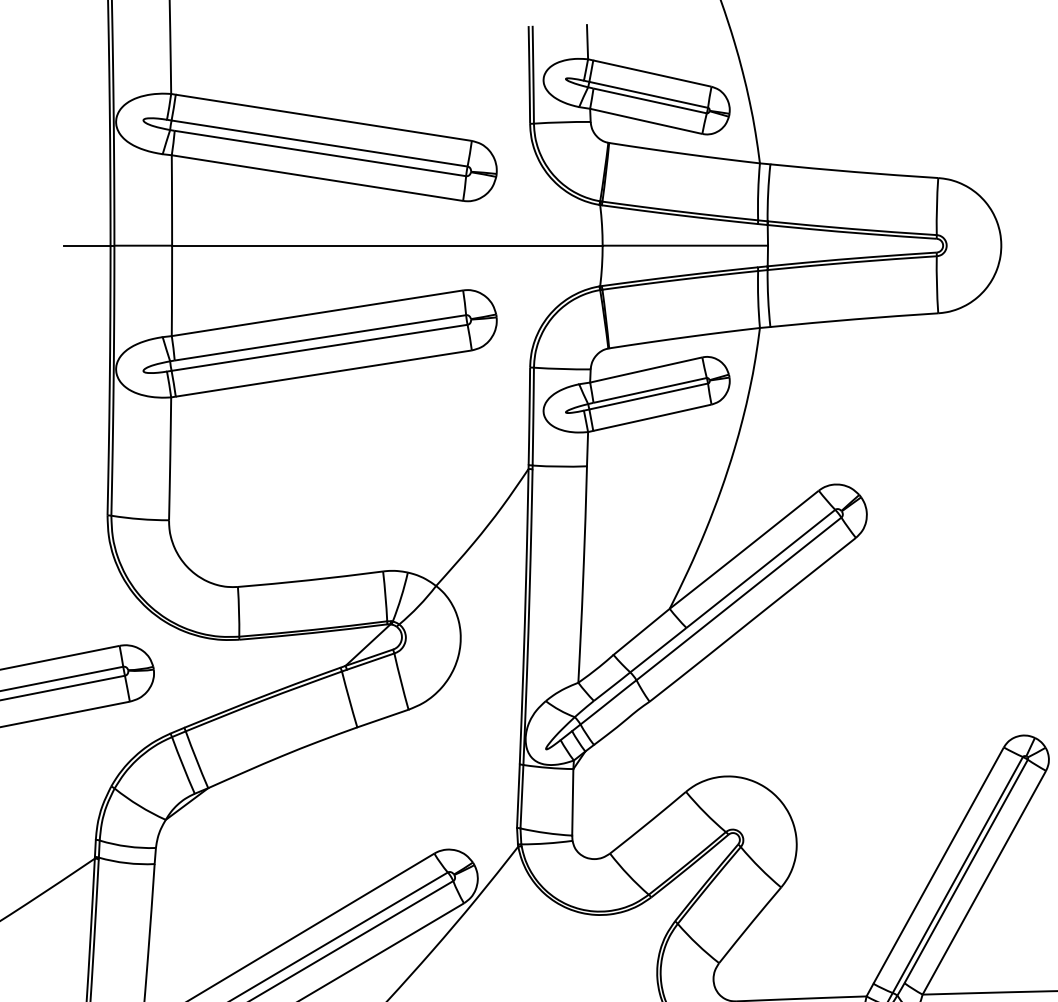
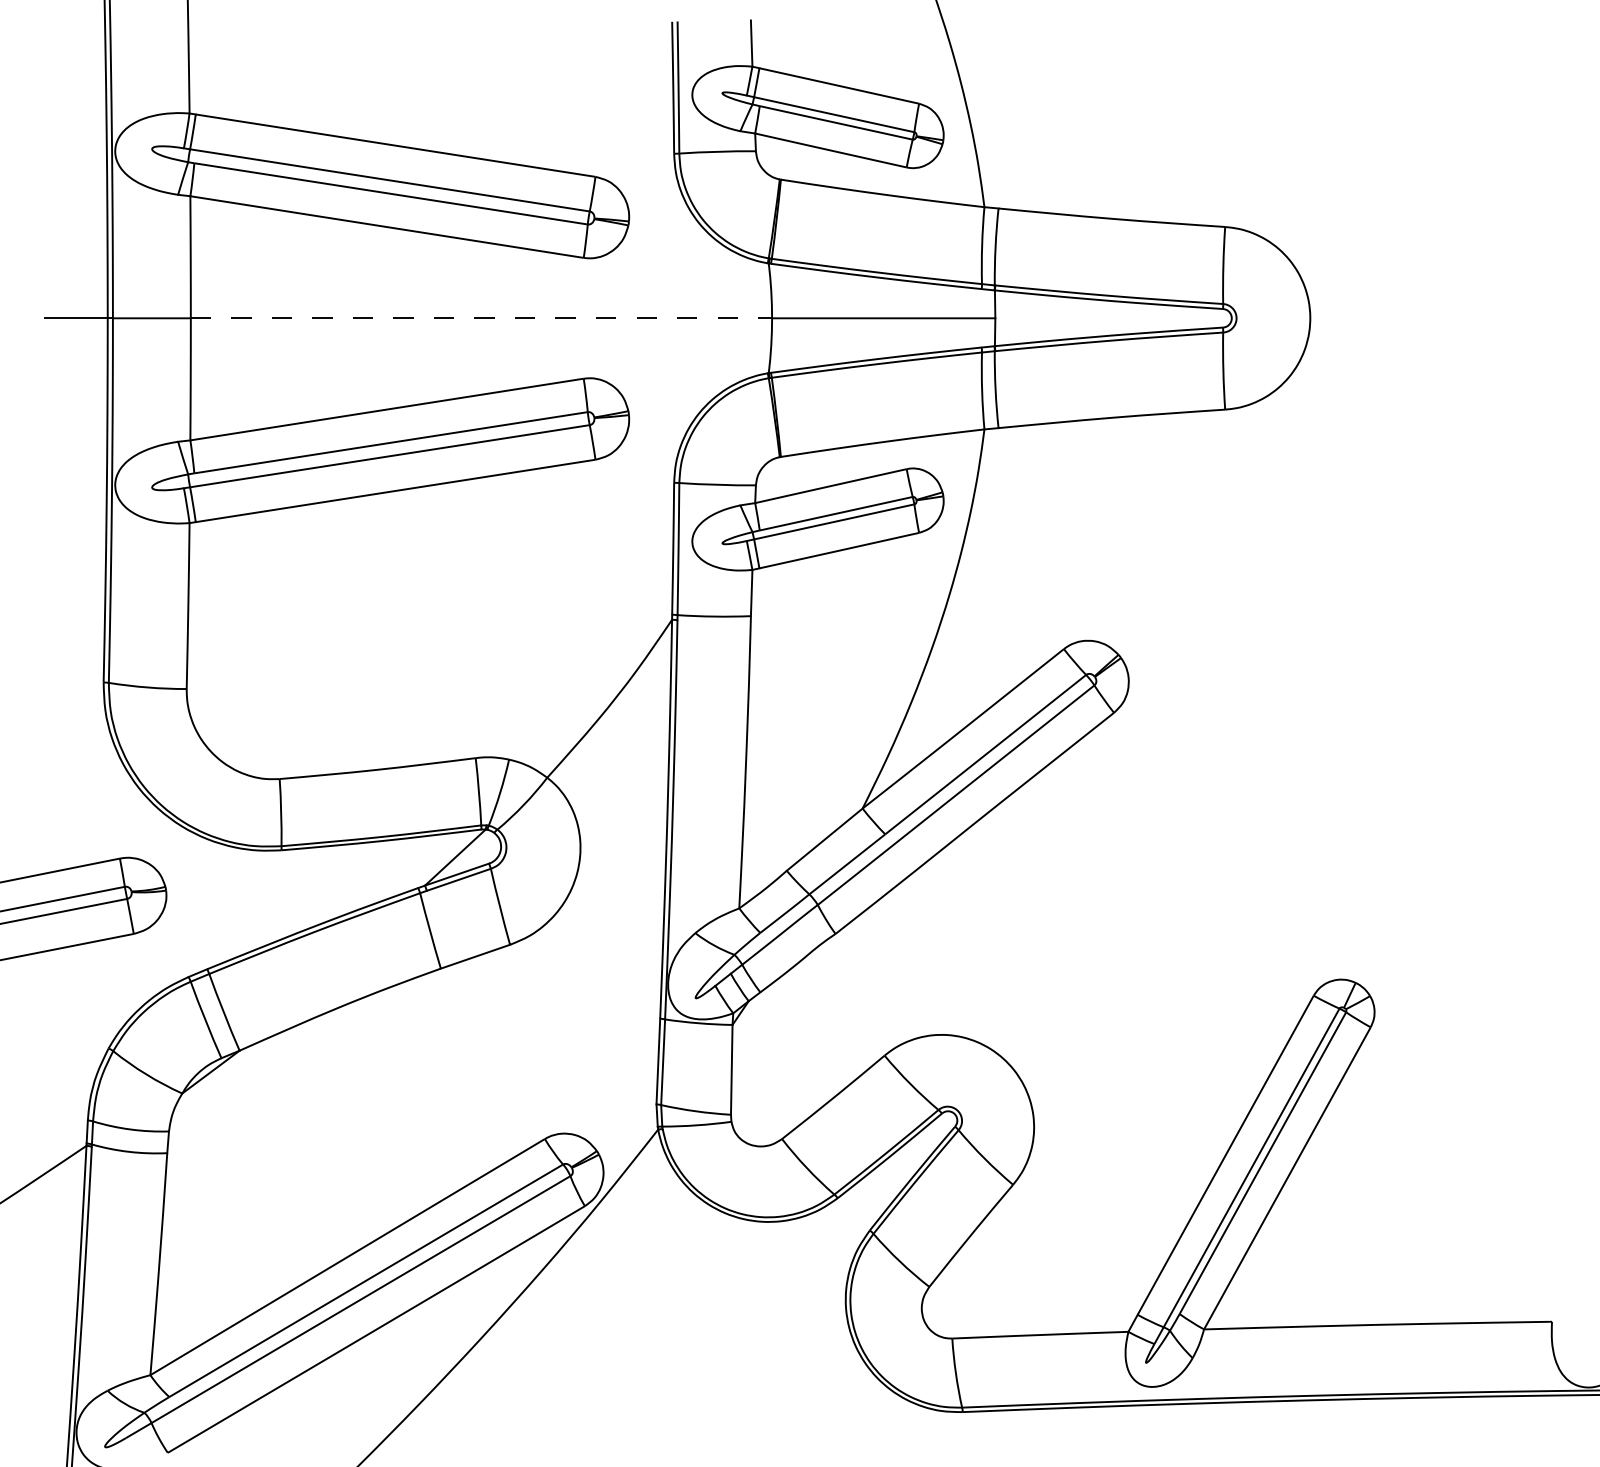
line: (387, 245) -> (481, 318), solid -> dashed

